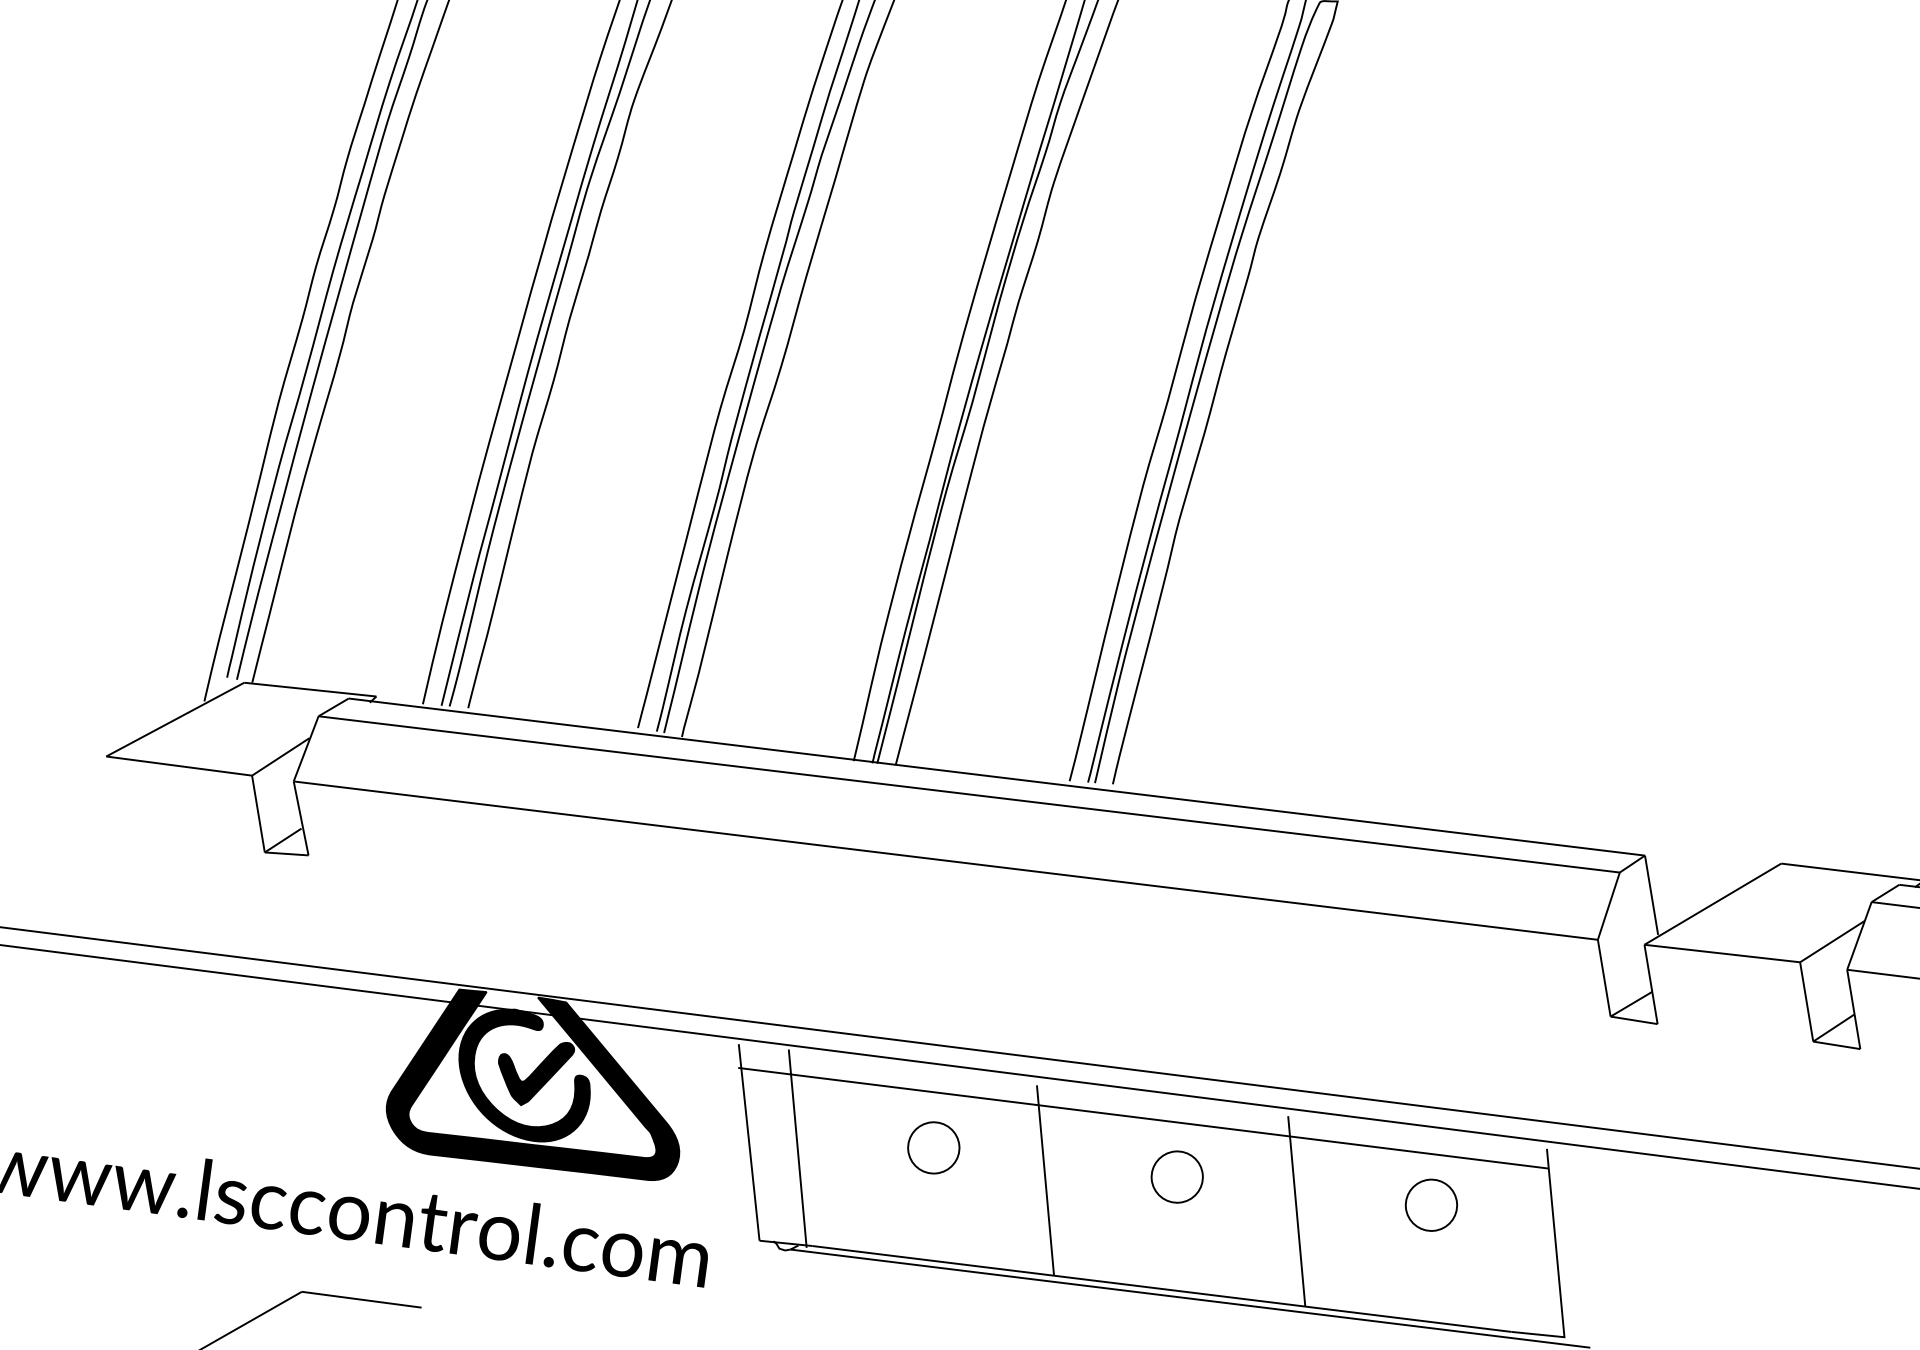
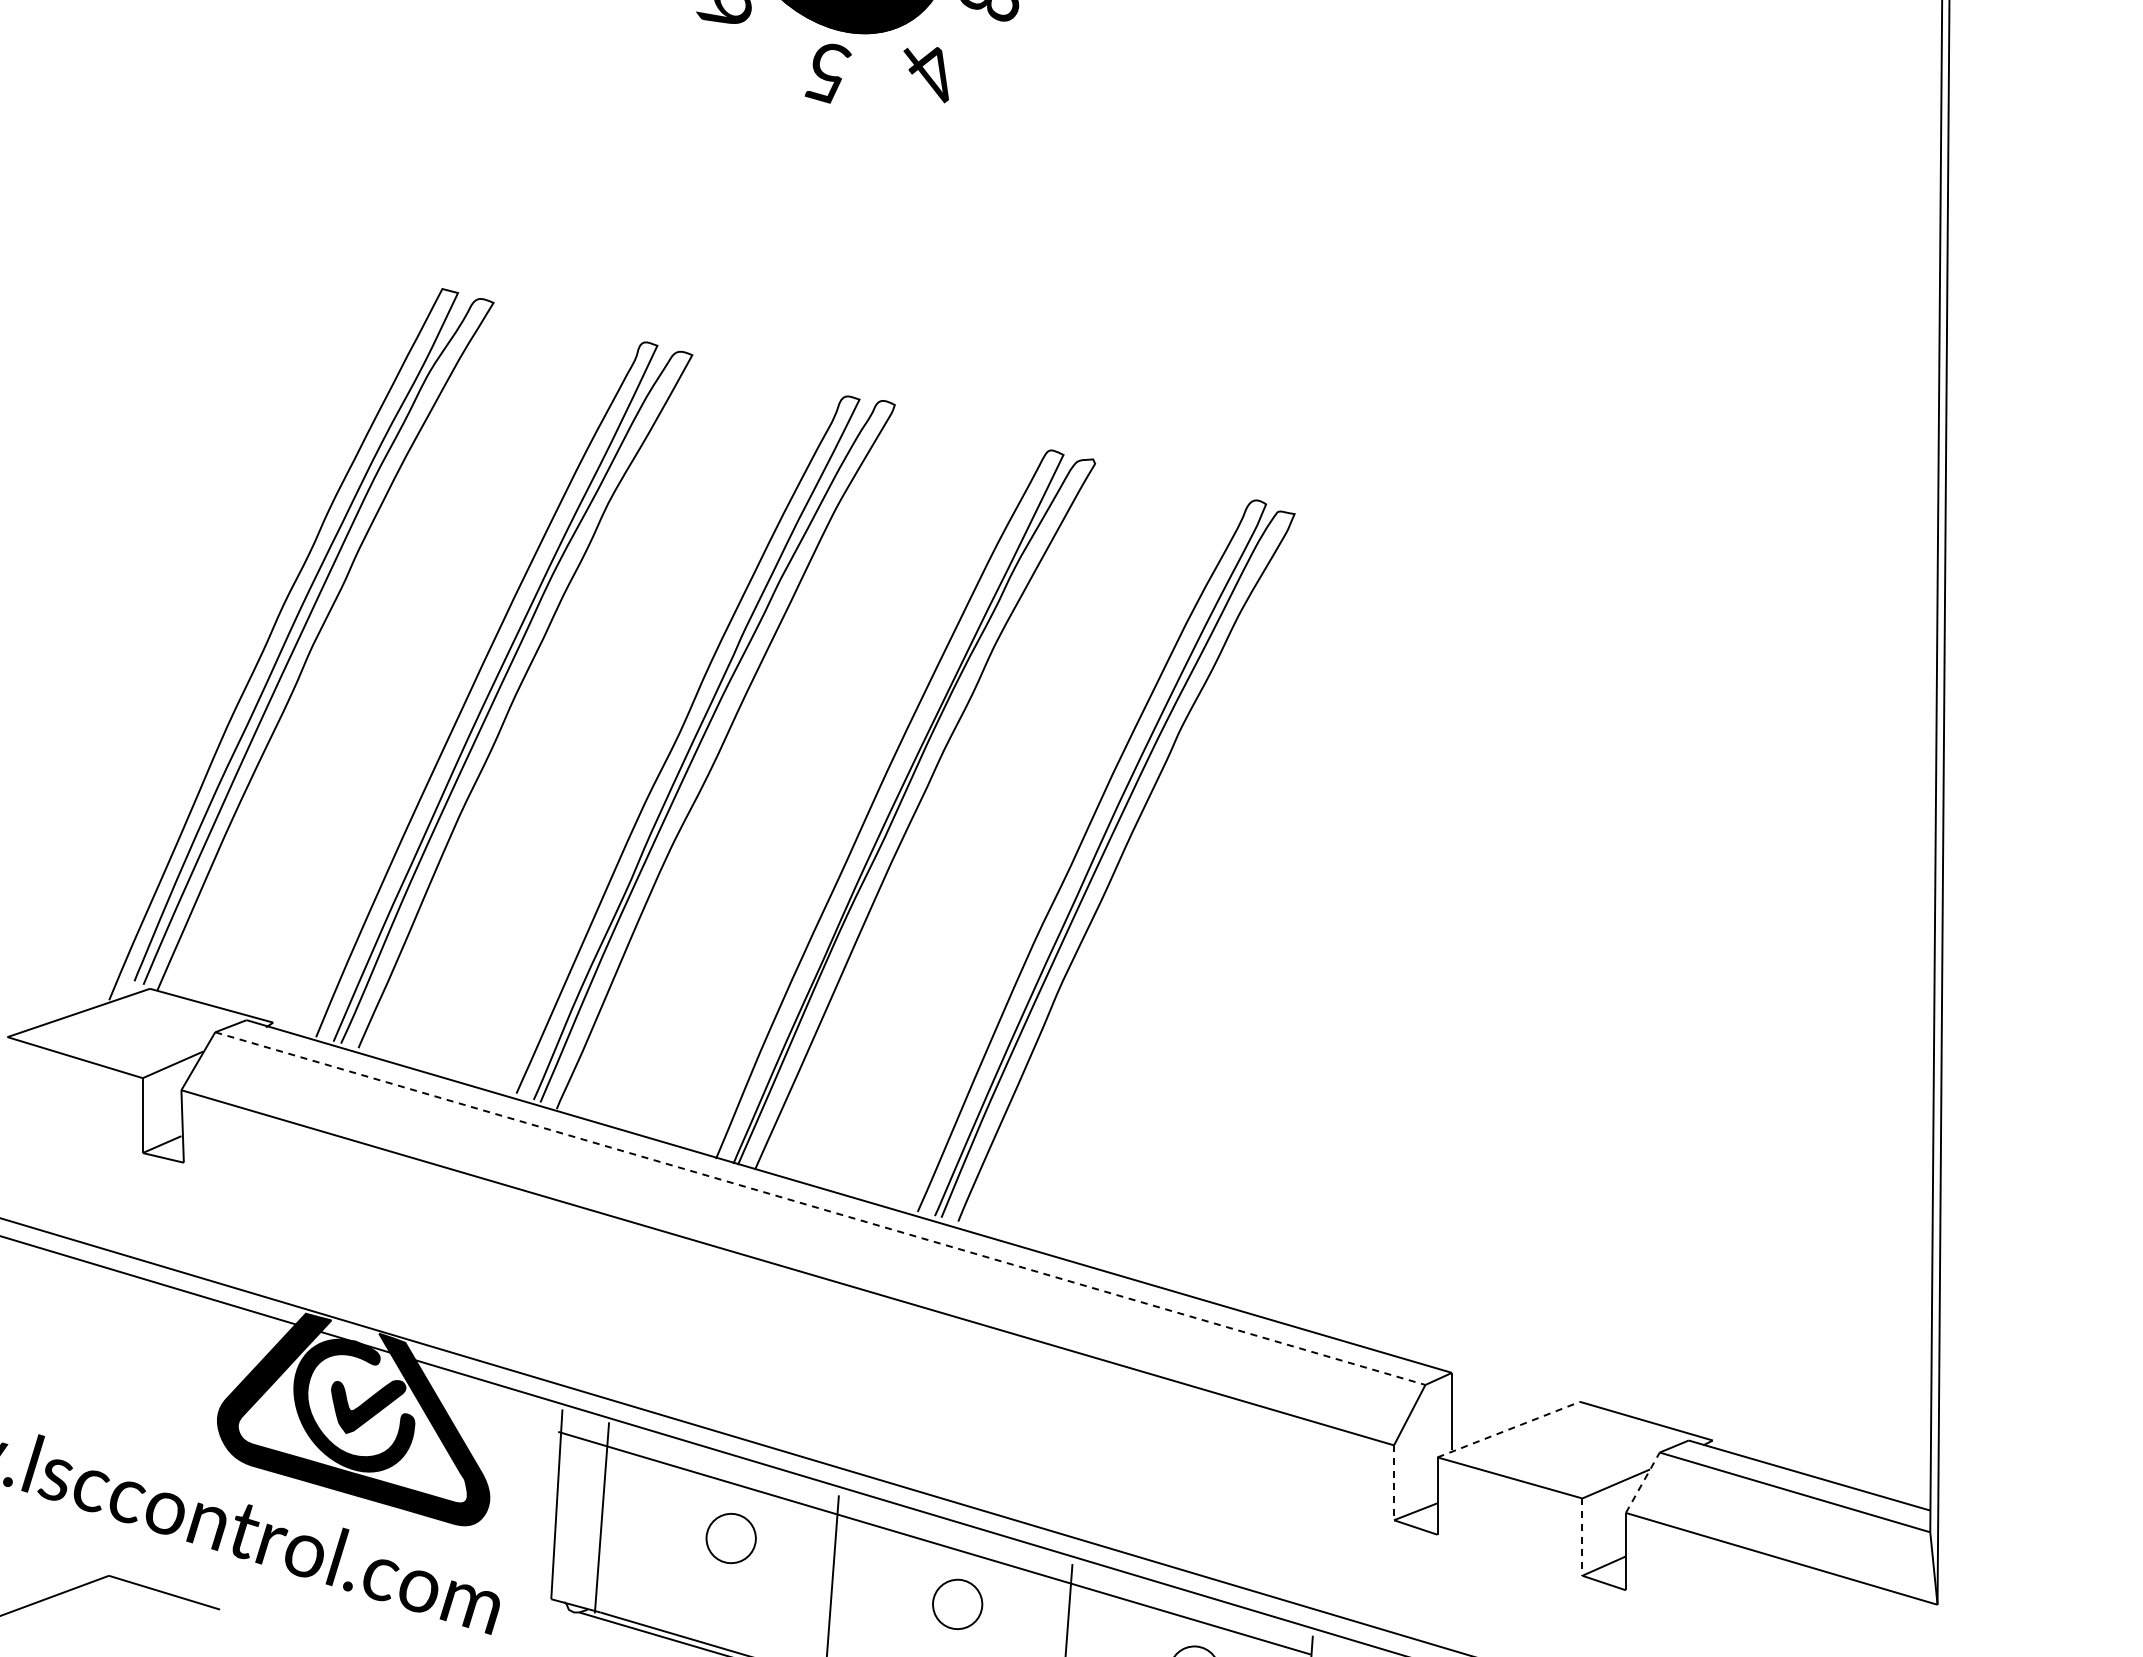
line: (969, 794) -> (820, 1208), solid -> dashed
line: (1713, 903) -> (1509, 1429), solid -> dashed
line: (1859, 935) -> (1642, 1482), solid -> dashed
line: (1604, 978) -> (1394, 1483), solid -> dashed
line: (1806, 1002) -> (1582, 1537), solid -> dashed

